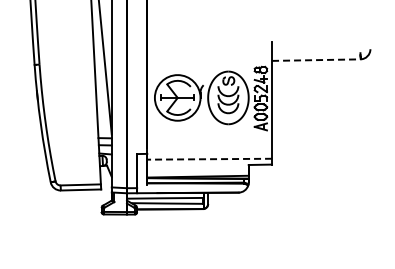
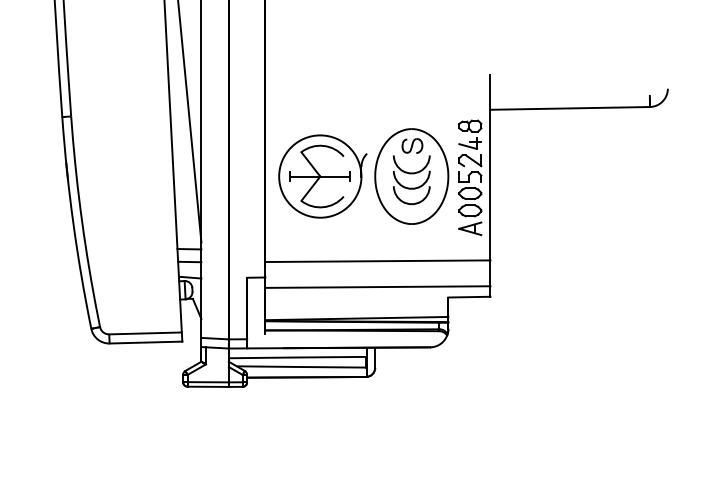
line: (316, 60) -> (570, 109), dashed -> solid
line: (209, 144) -> (377, 260), added
line: (209, 159) -> (377, 287), dashed -> solid

